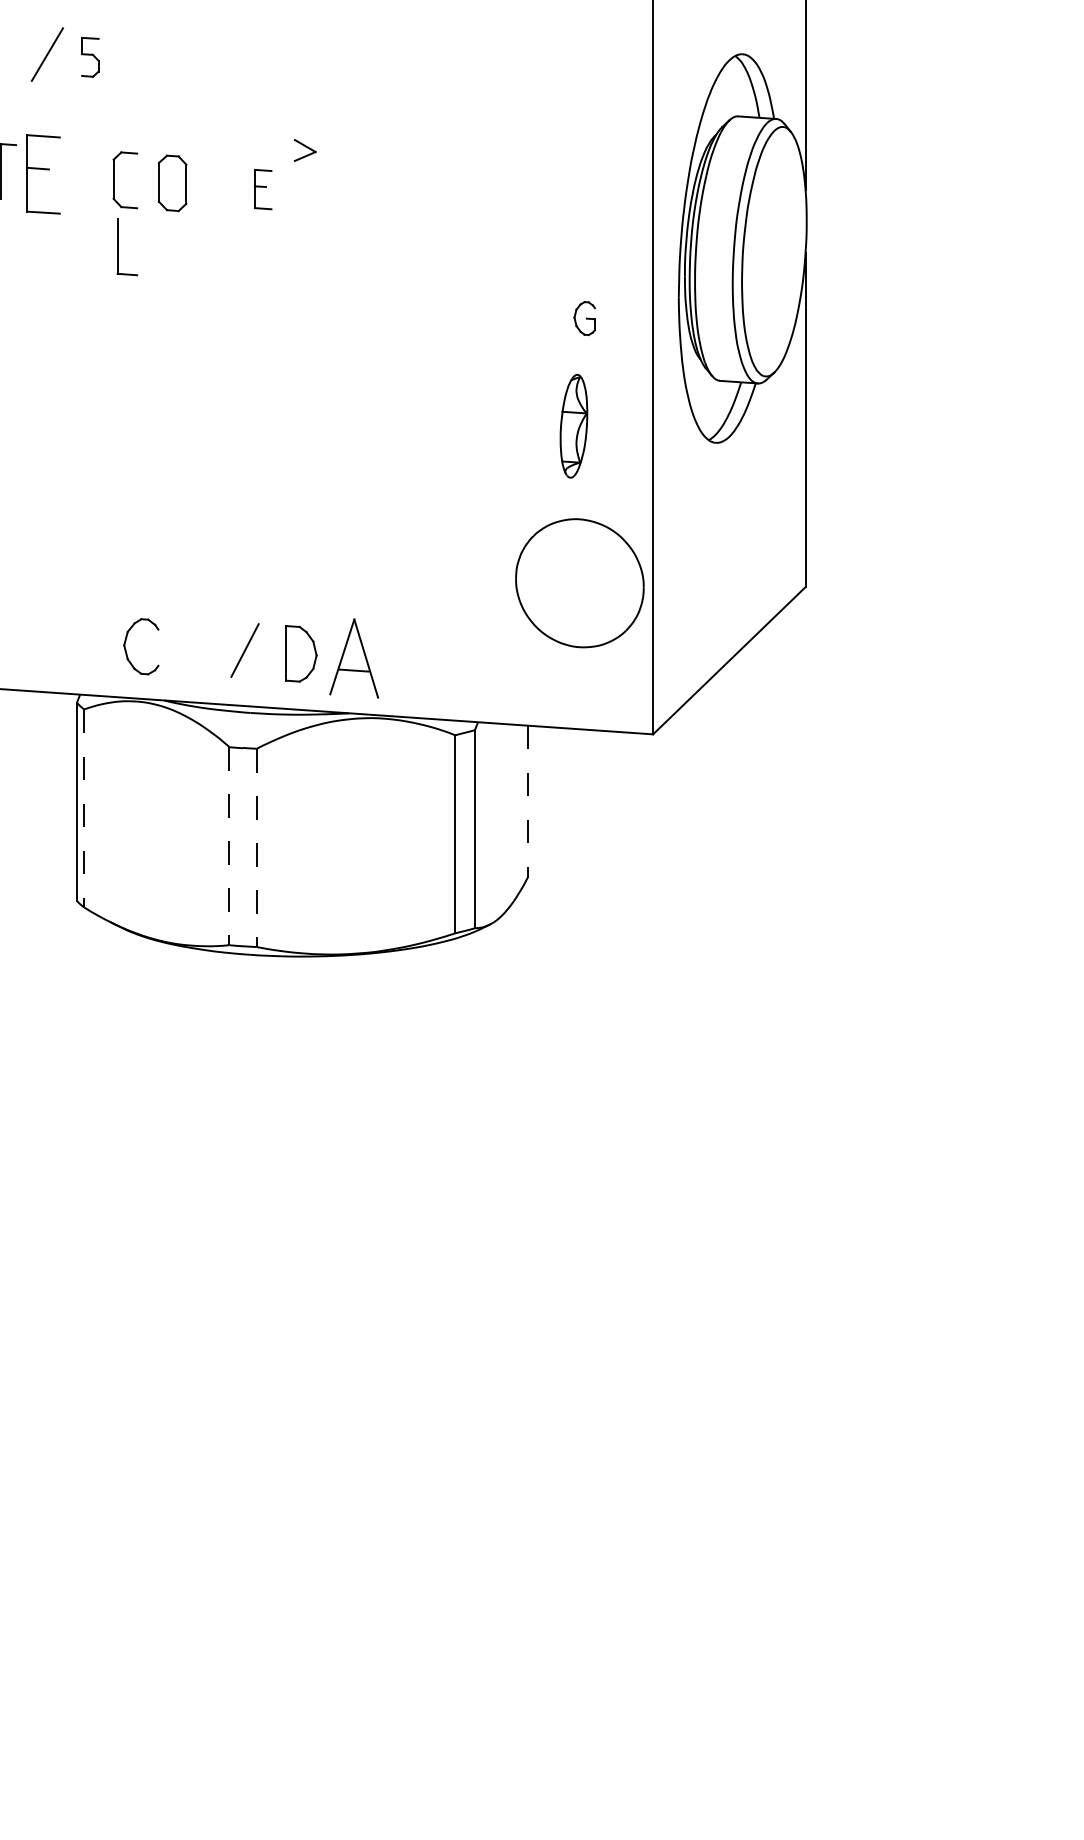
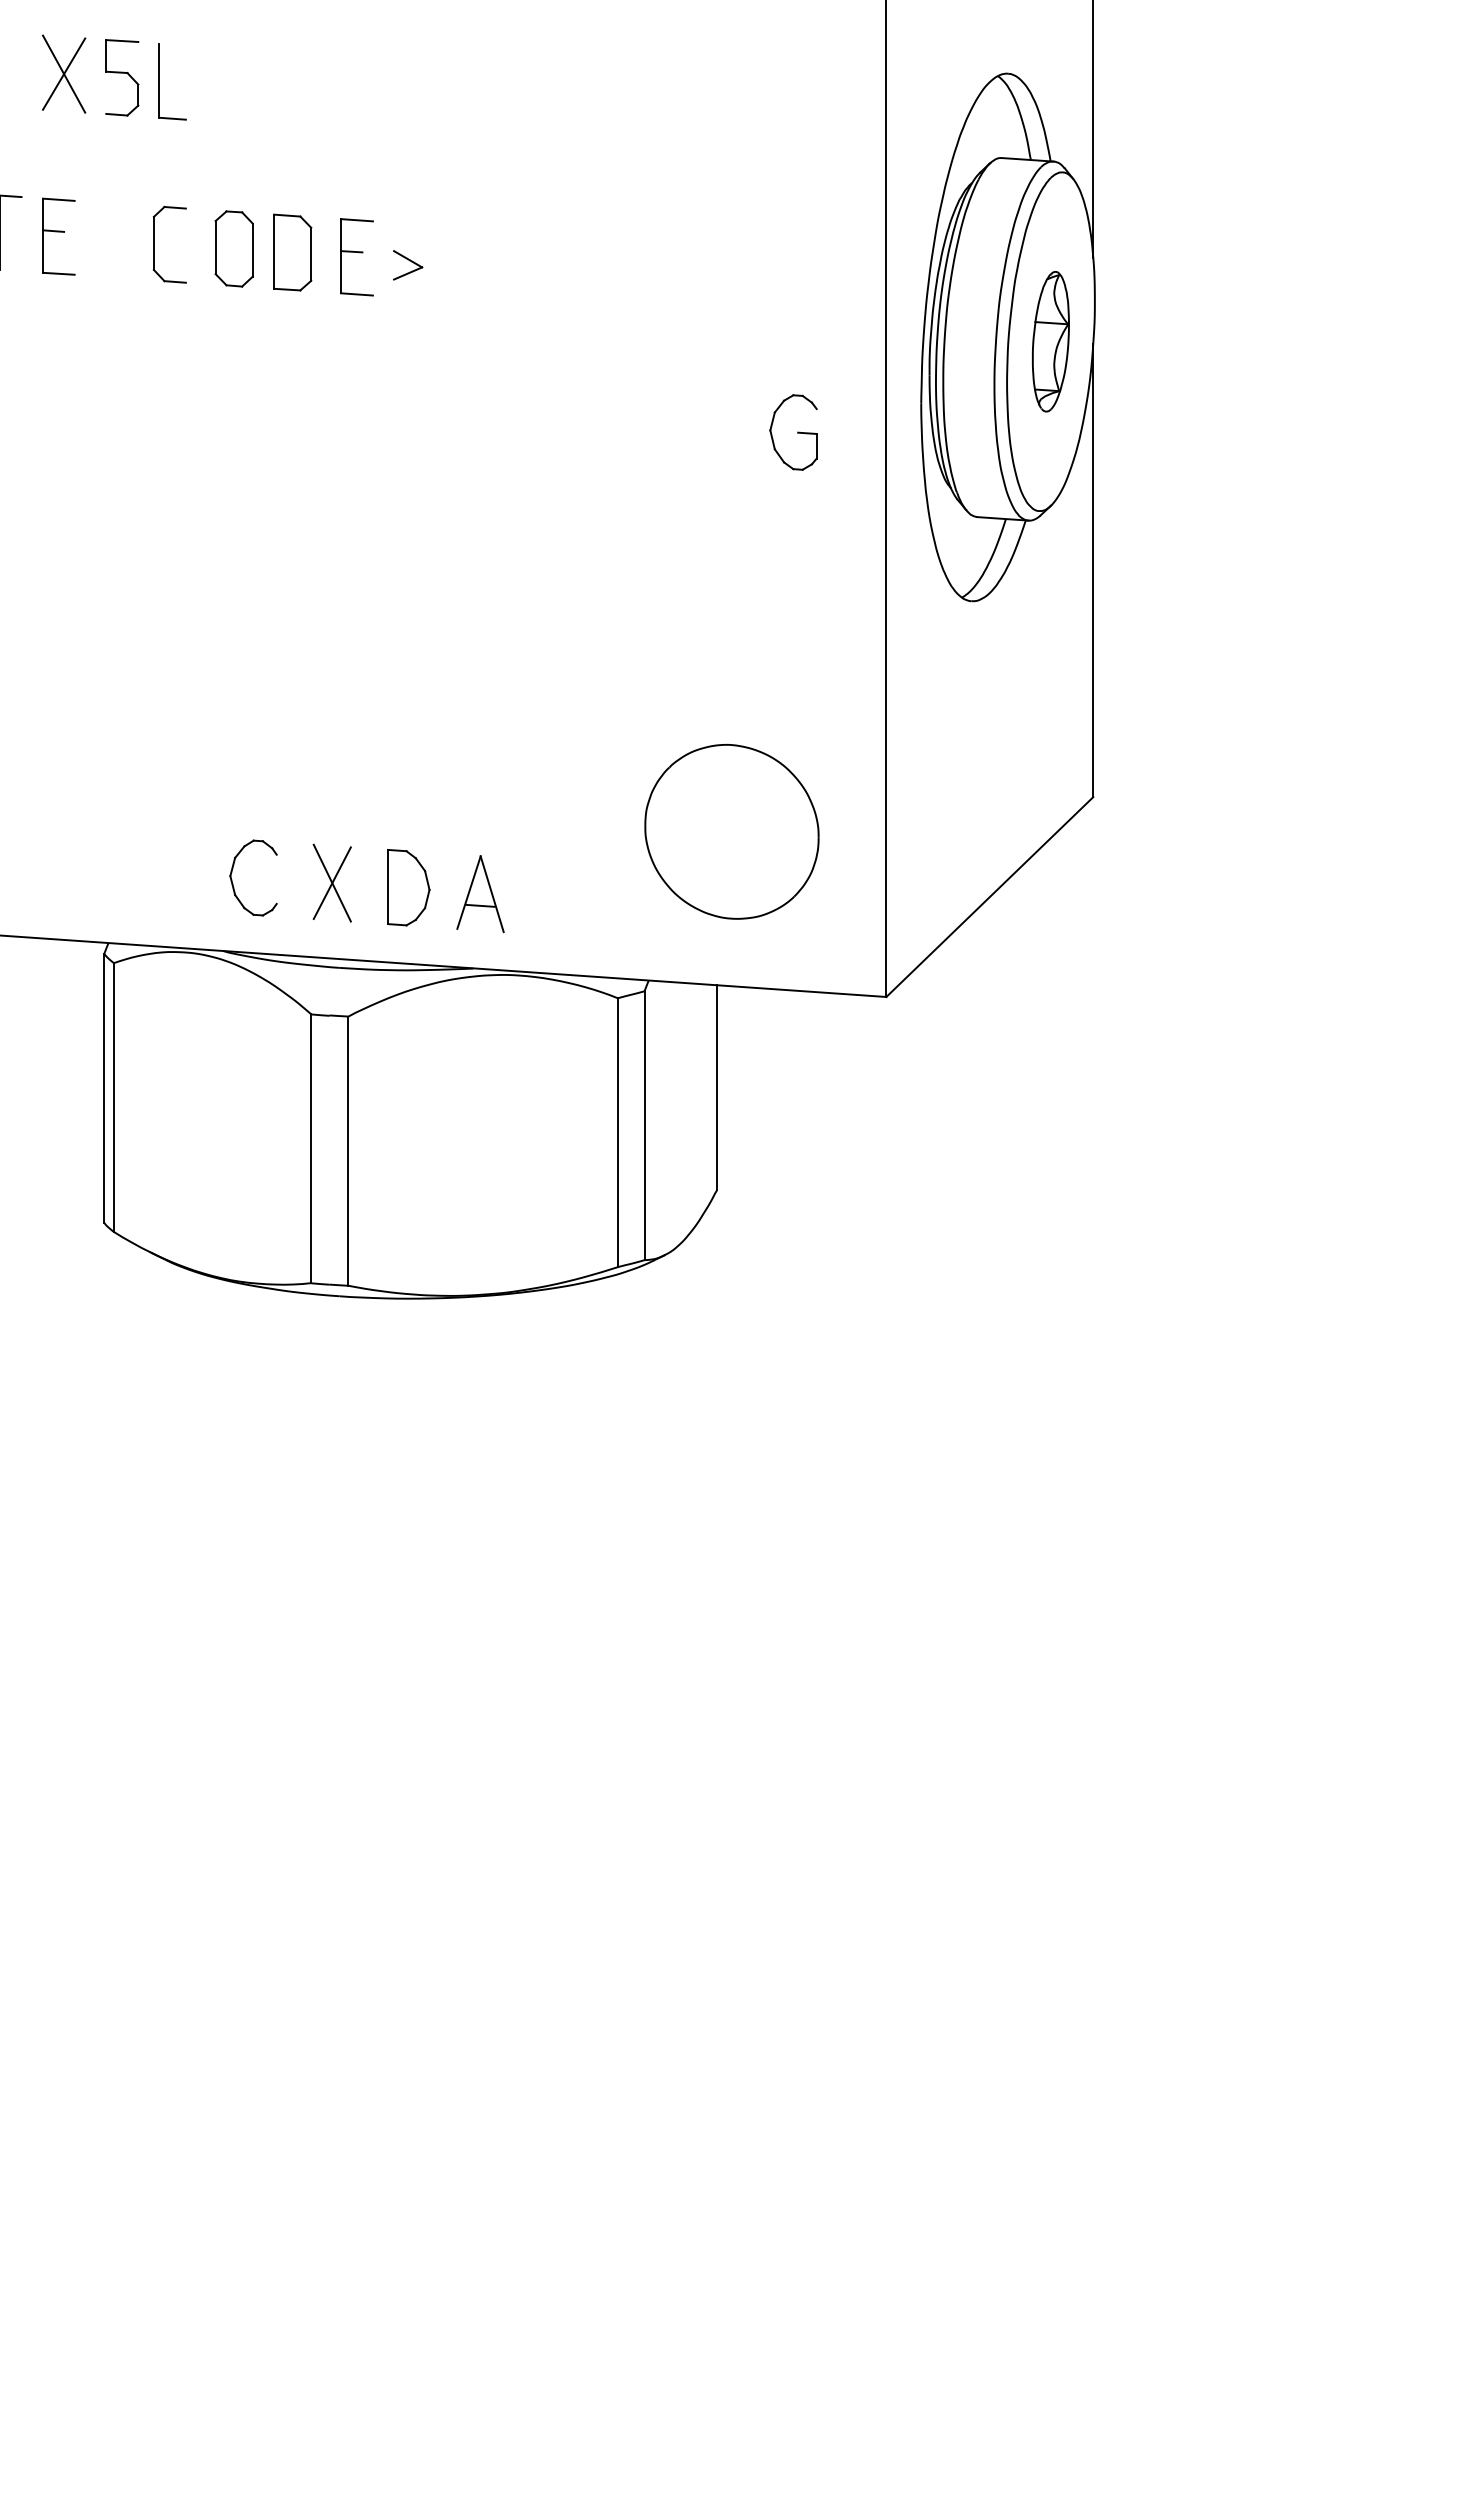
line: (47, 54) -> (64, 73), added
part: (90, 57) -> (122, 77), size x1.43
part: (305, 150) -> (408, 265), moved
part: (43, 174) -> (58, 236), size x0.71
part: (215, 185) -> (292, 252), added
part: (262, 189) -> (356, 257), size x1.43
part: (117, 247) -> (159, 81), moved
part: (584, 318) -> (793, 432), size x1.67
part: (573, 426) -> (1050, 341), moved
part: (579, 583) -> (731, 831), moved
part: (126, 650) -> (233, 883), moved
line: (244, 650) -> (331, 882), added
part: (354, 658) -> (480, 894), size x0.71
line: (528, 801) -> (716, 1087), dashed -> solid
line: (83, 809) -> (113, 1098), dashed -> solid
line: (229, 846) -> (311, 1149), dashed -> solid
line: (256, 848) -> (348, 1151), dashed -> solid

